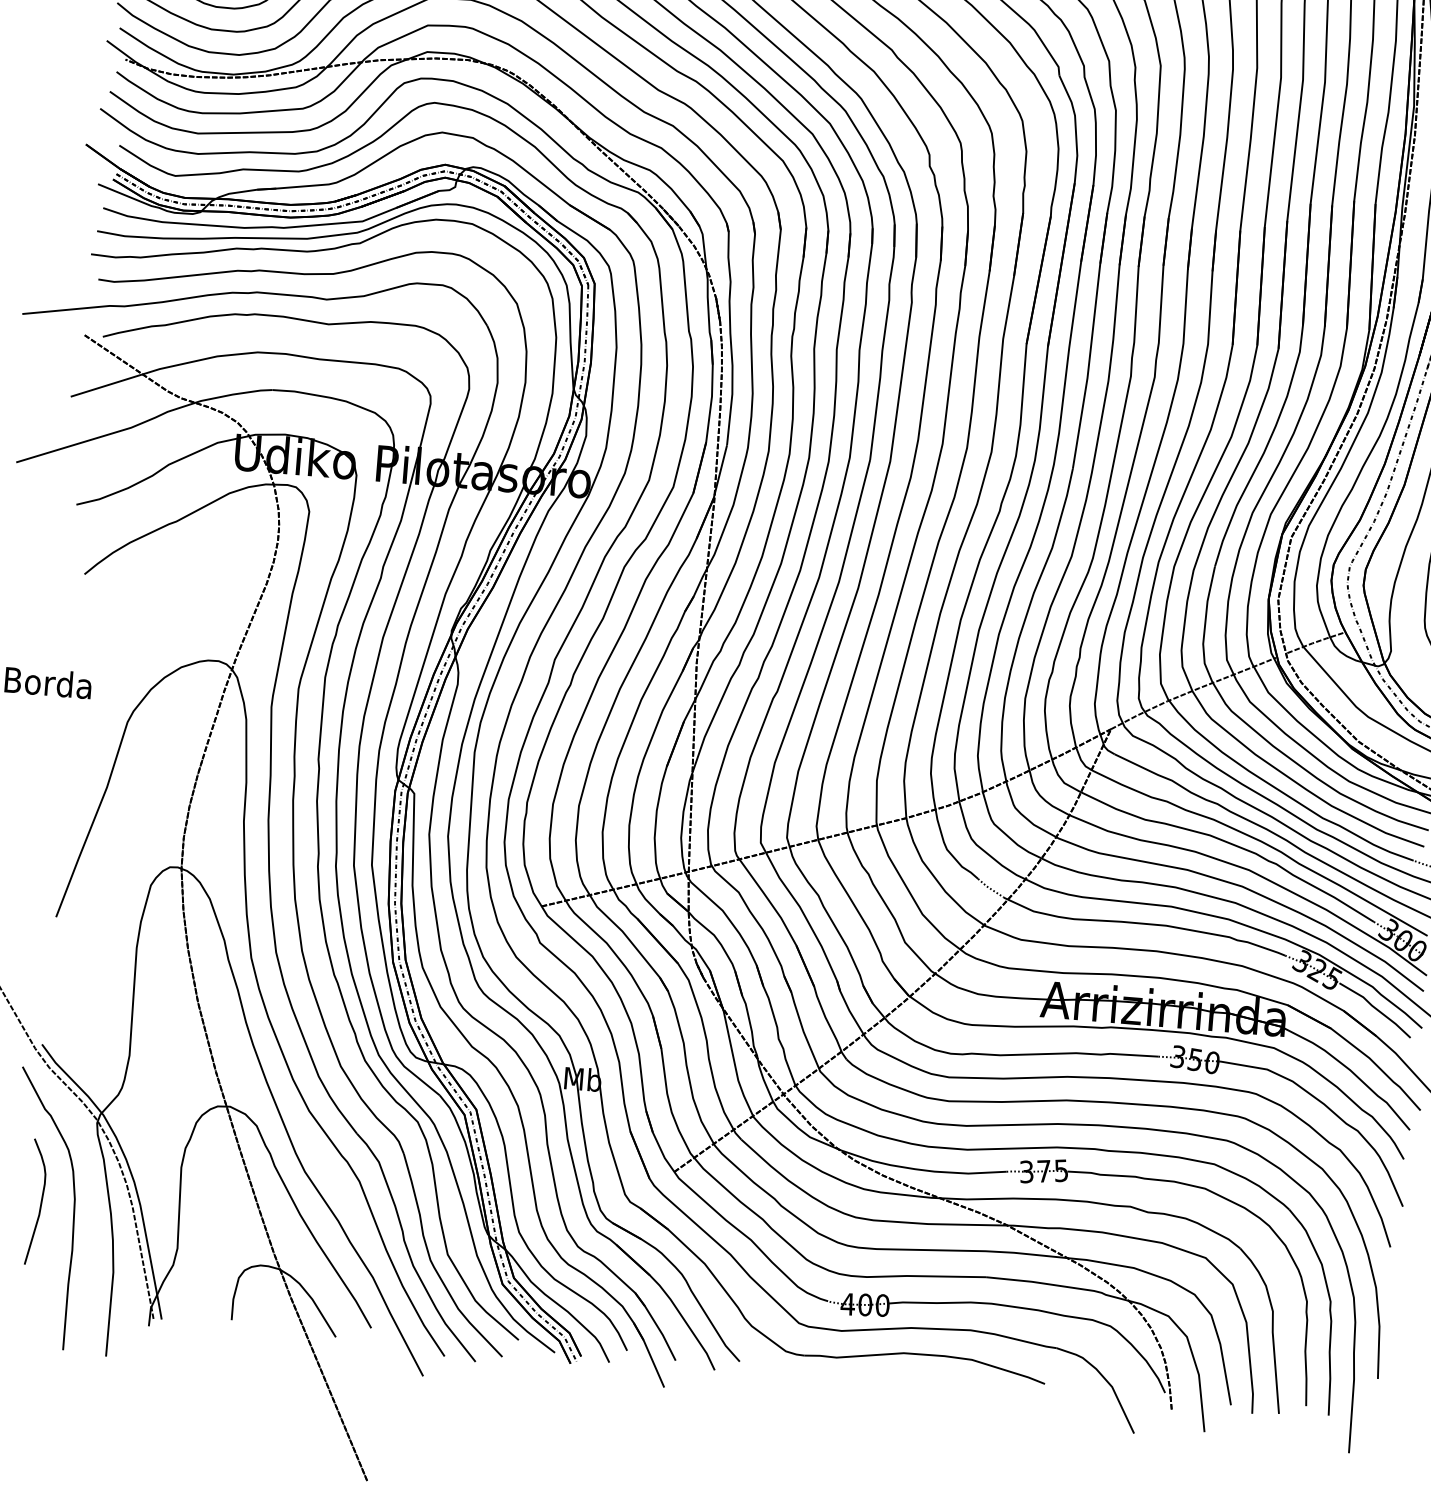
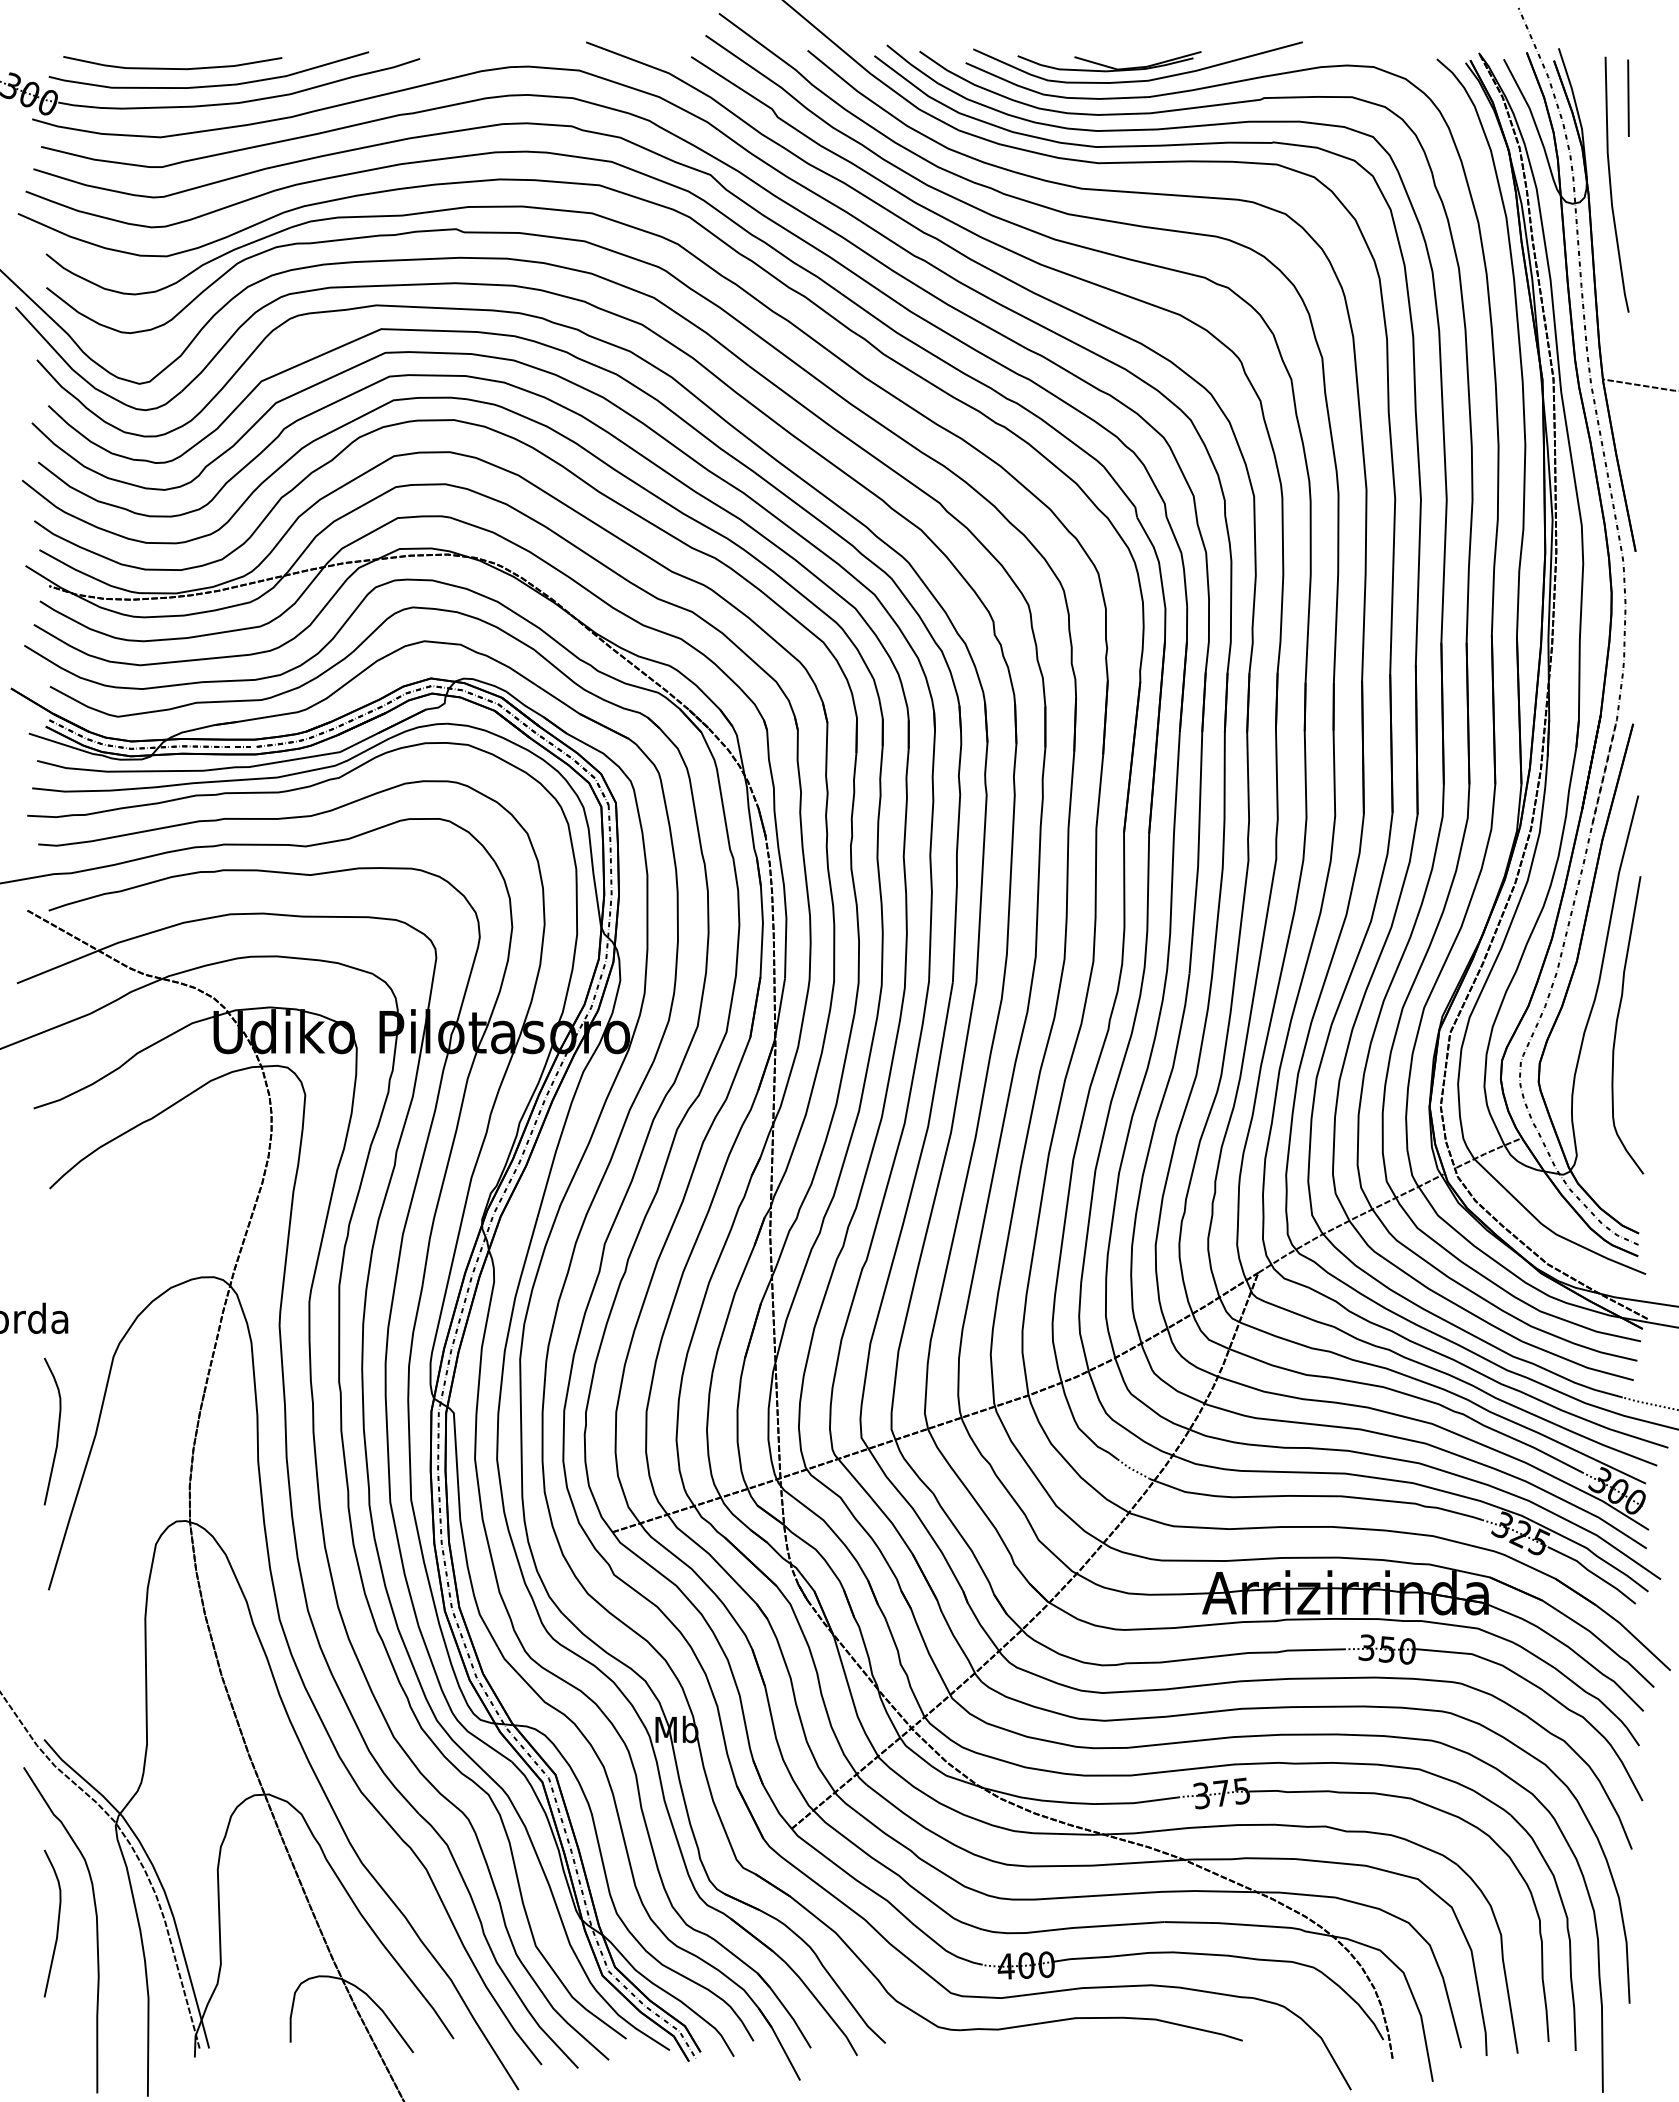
curve: (74, 782) -> (57, 1431), added

